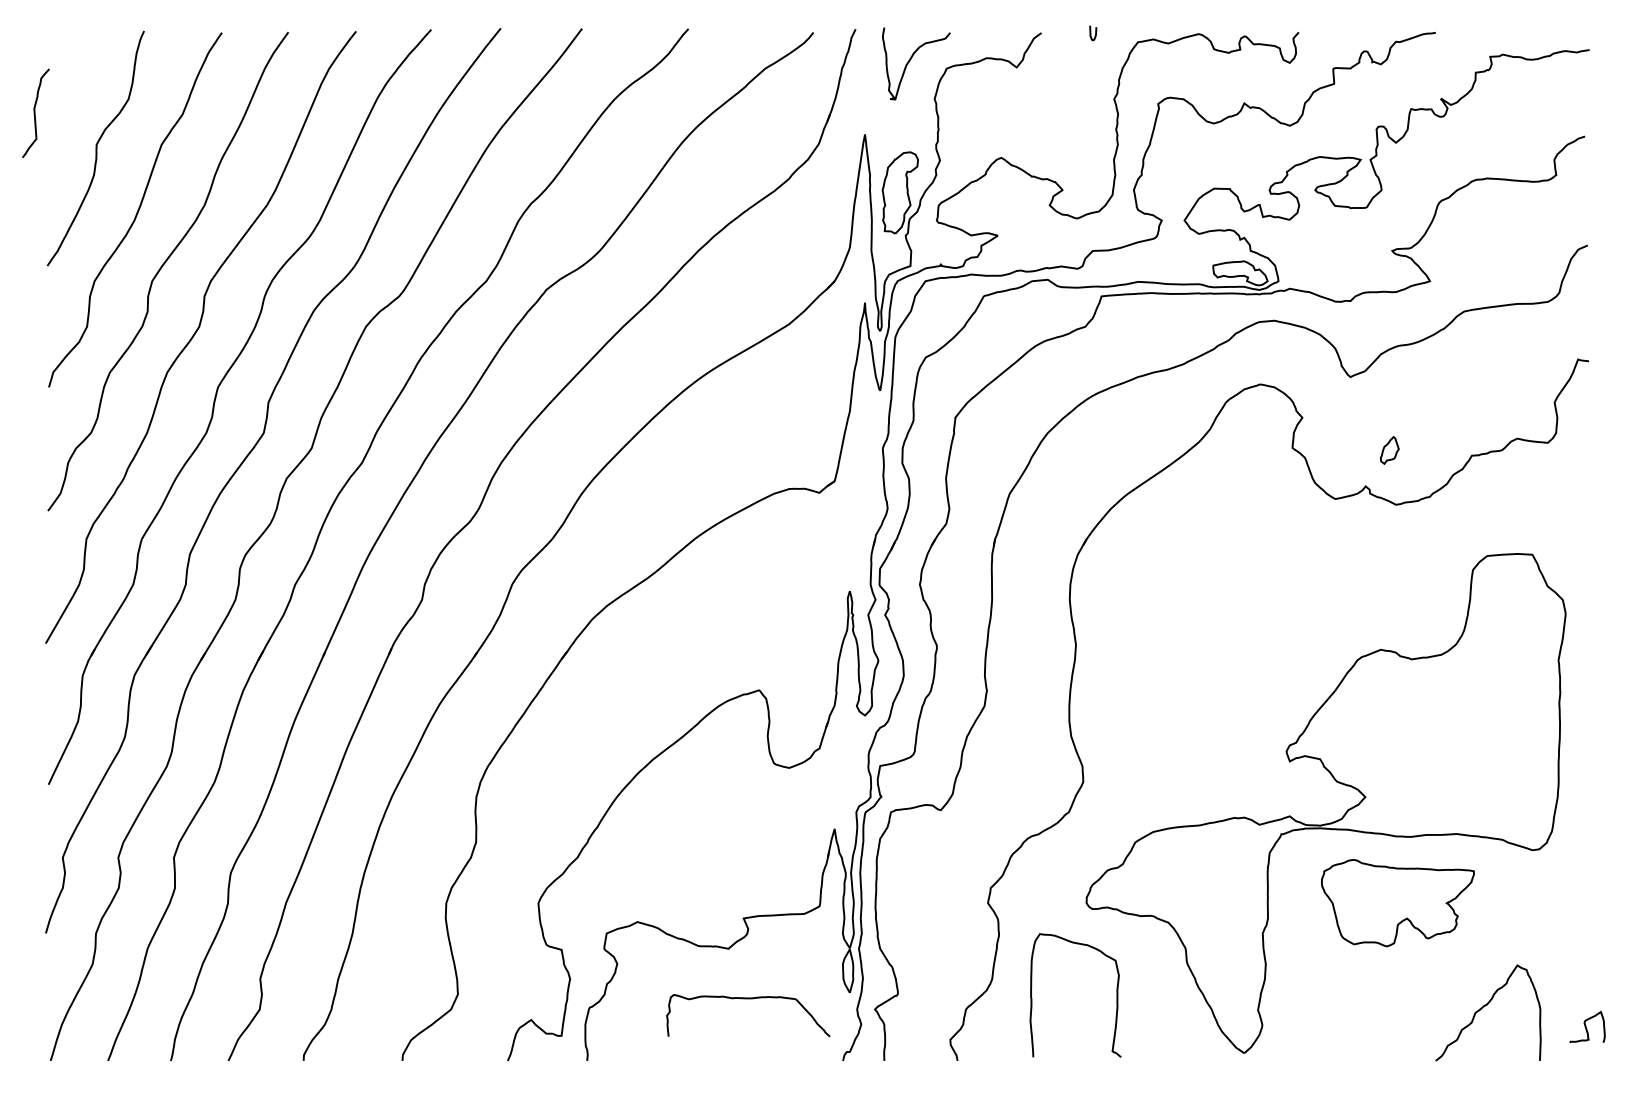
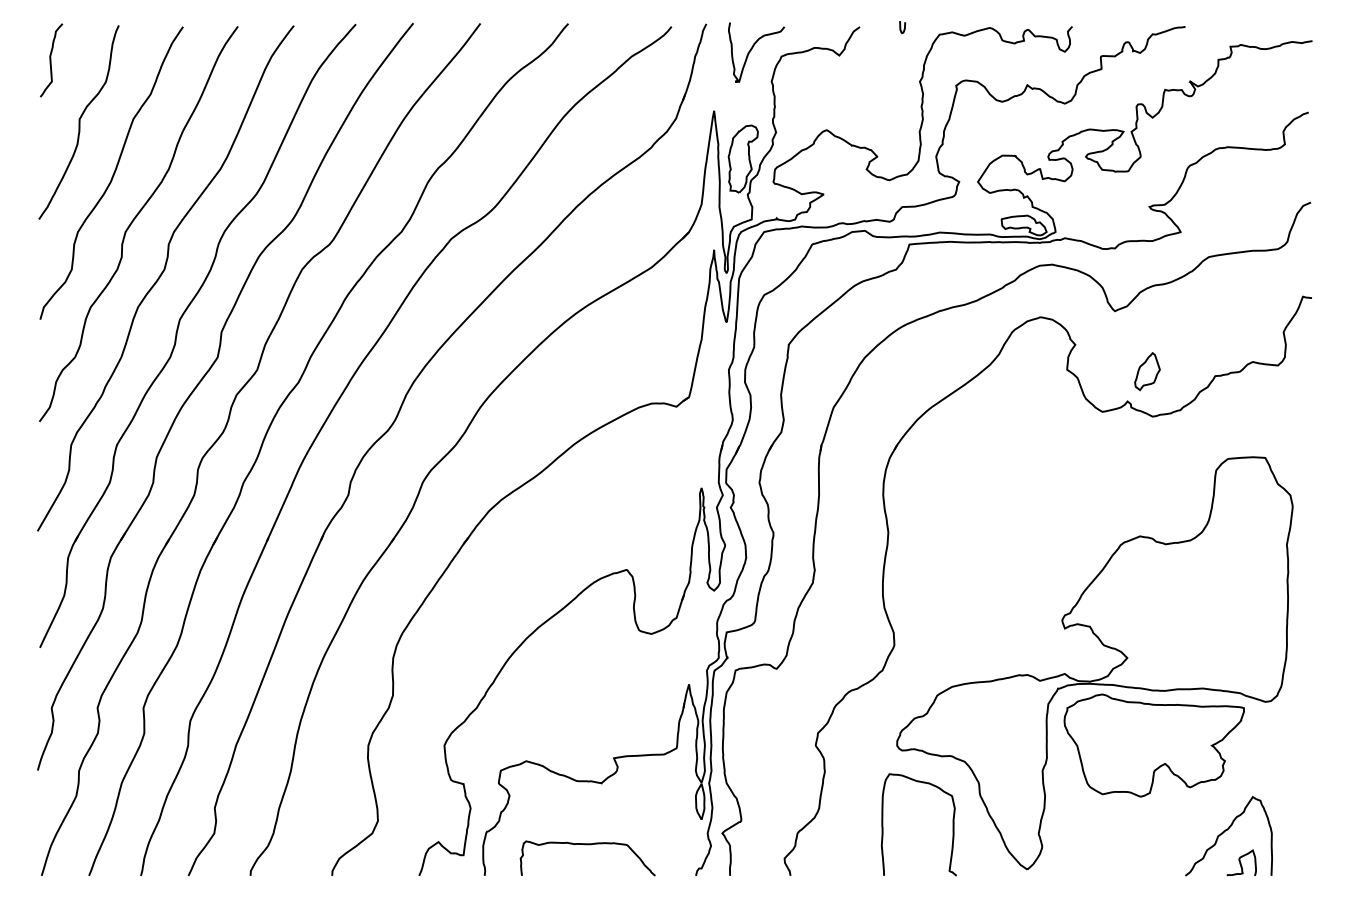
curve: (35, 113) -> (51, 60), moved
part: (1389, 450) -> (1147, 371), size x1.67
part: (1397, 903) -> (1153, 745), size x1.43
curve: (1116, 995) -> (952, 824), moved
curve: (747, 999) -> (587, 845), moved
curve: (1587, 1026) -> (1241, 862), moved

